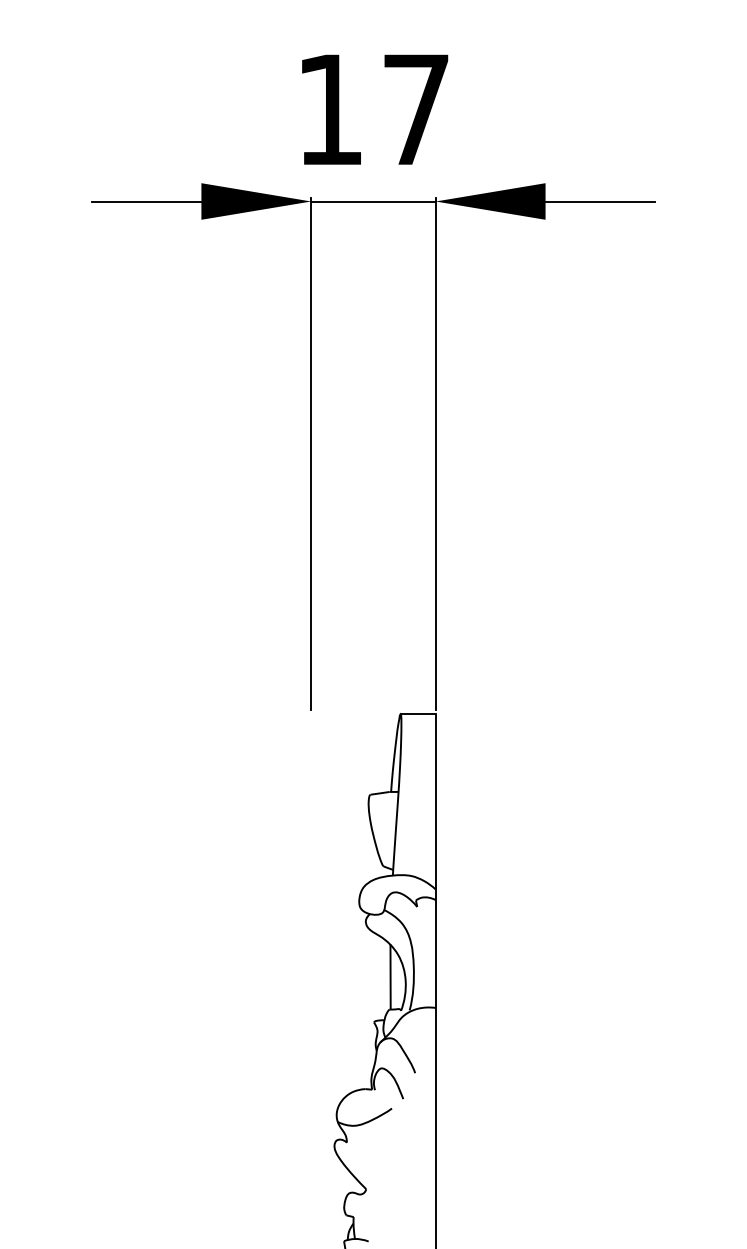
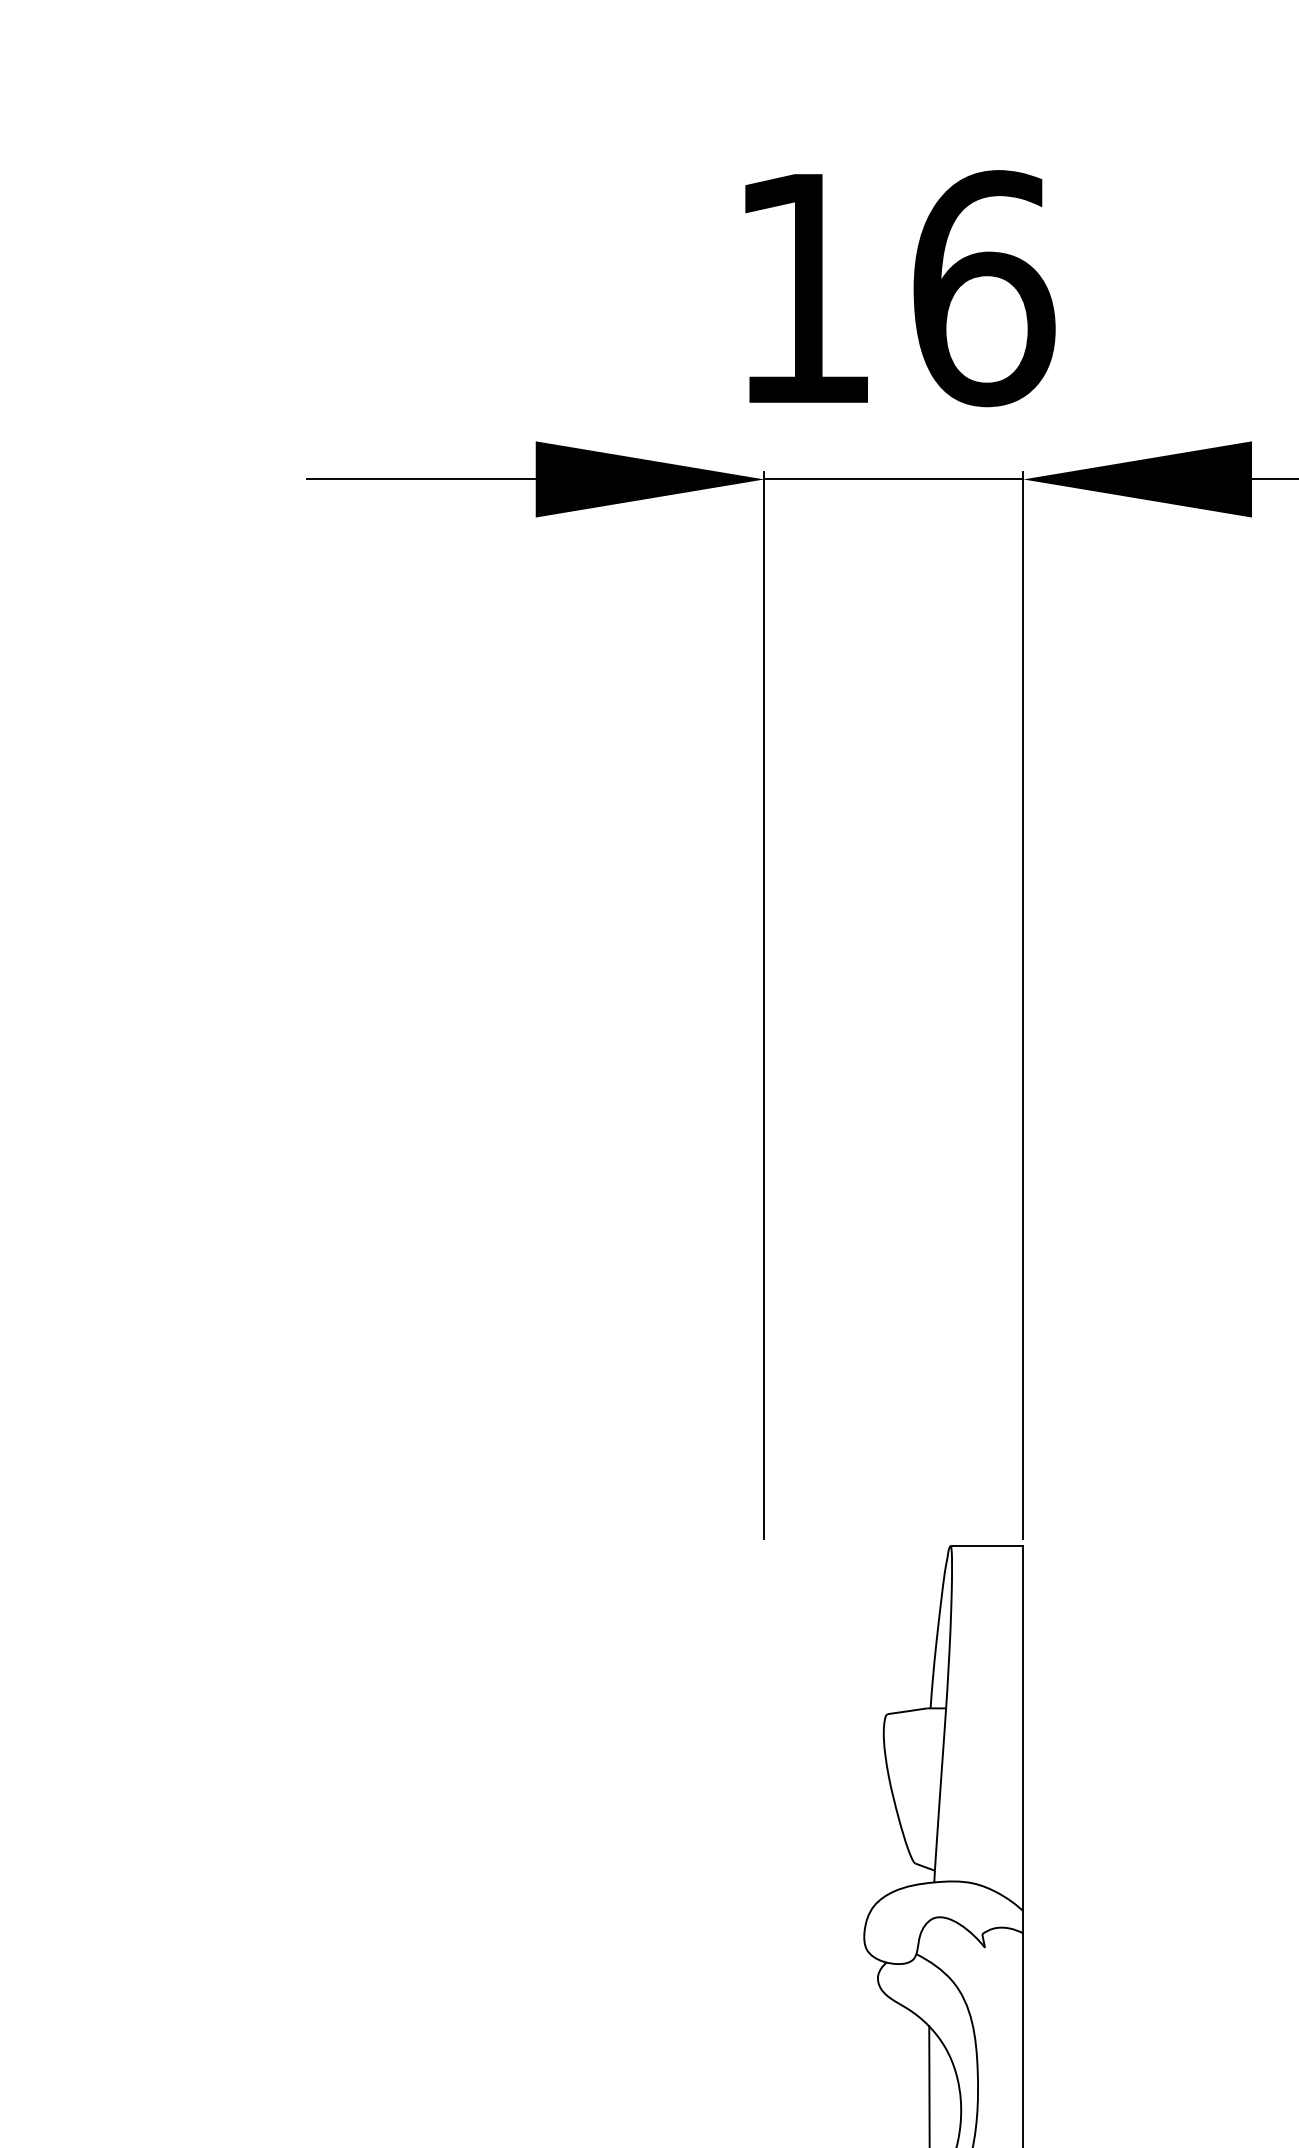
text: (417, 109) -> (985, 287), 17 -> 16

